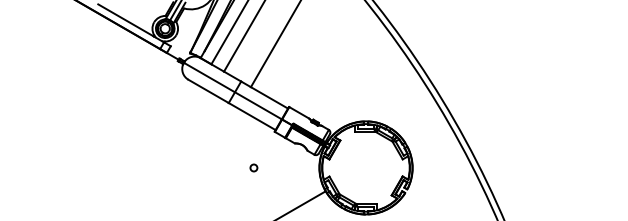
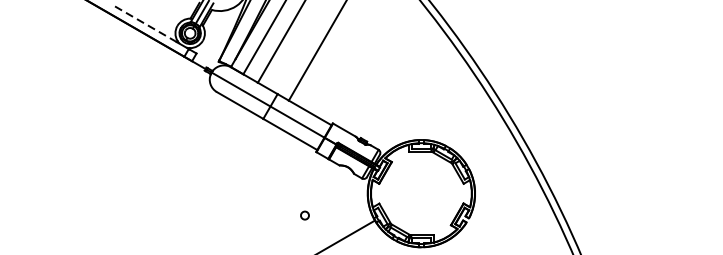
line: (125, 20) -> (144, 23), solid -> dashed
circle: (253, 167) -> (304, 215), moved

